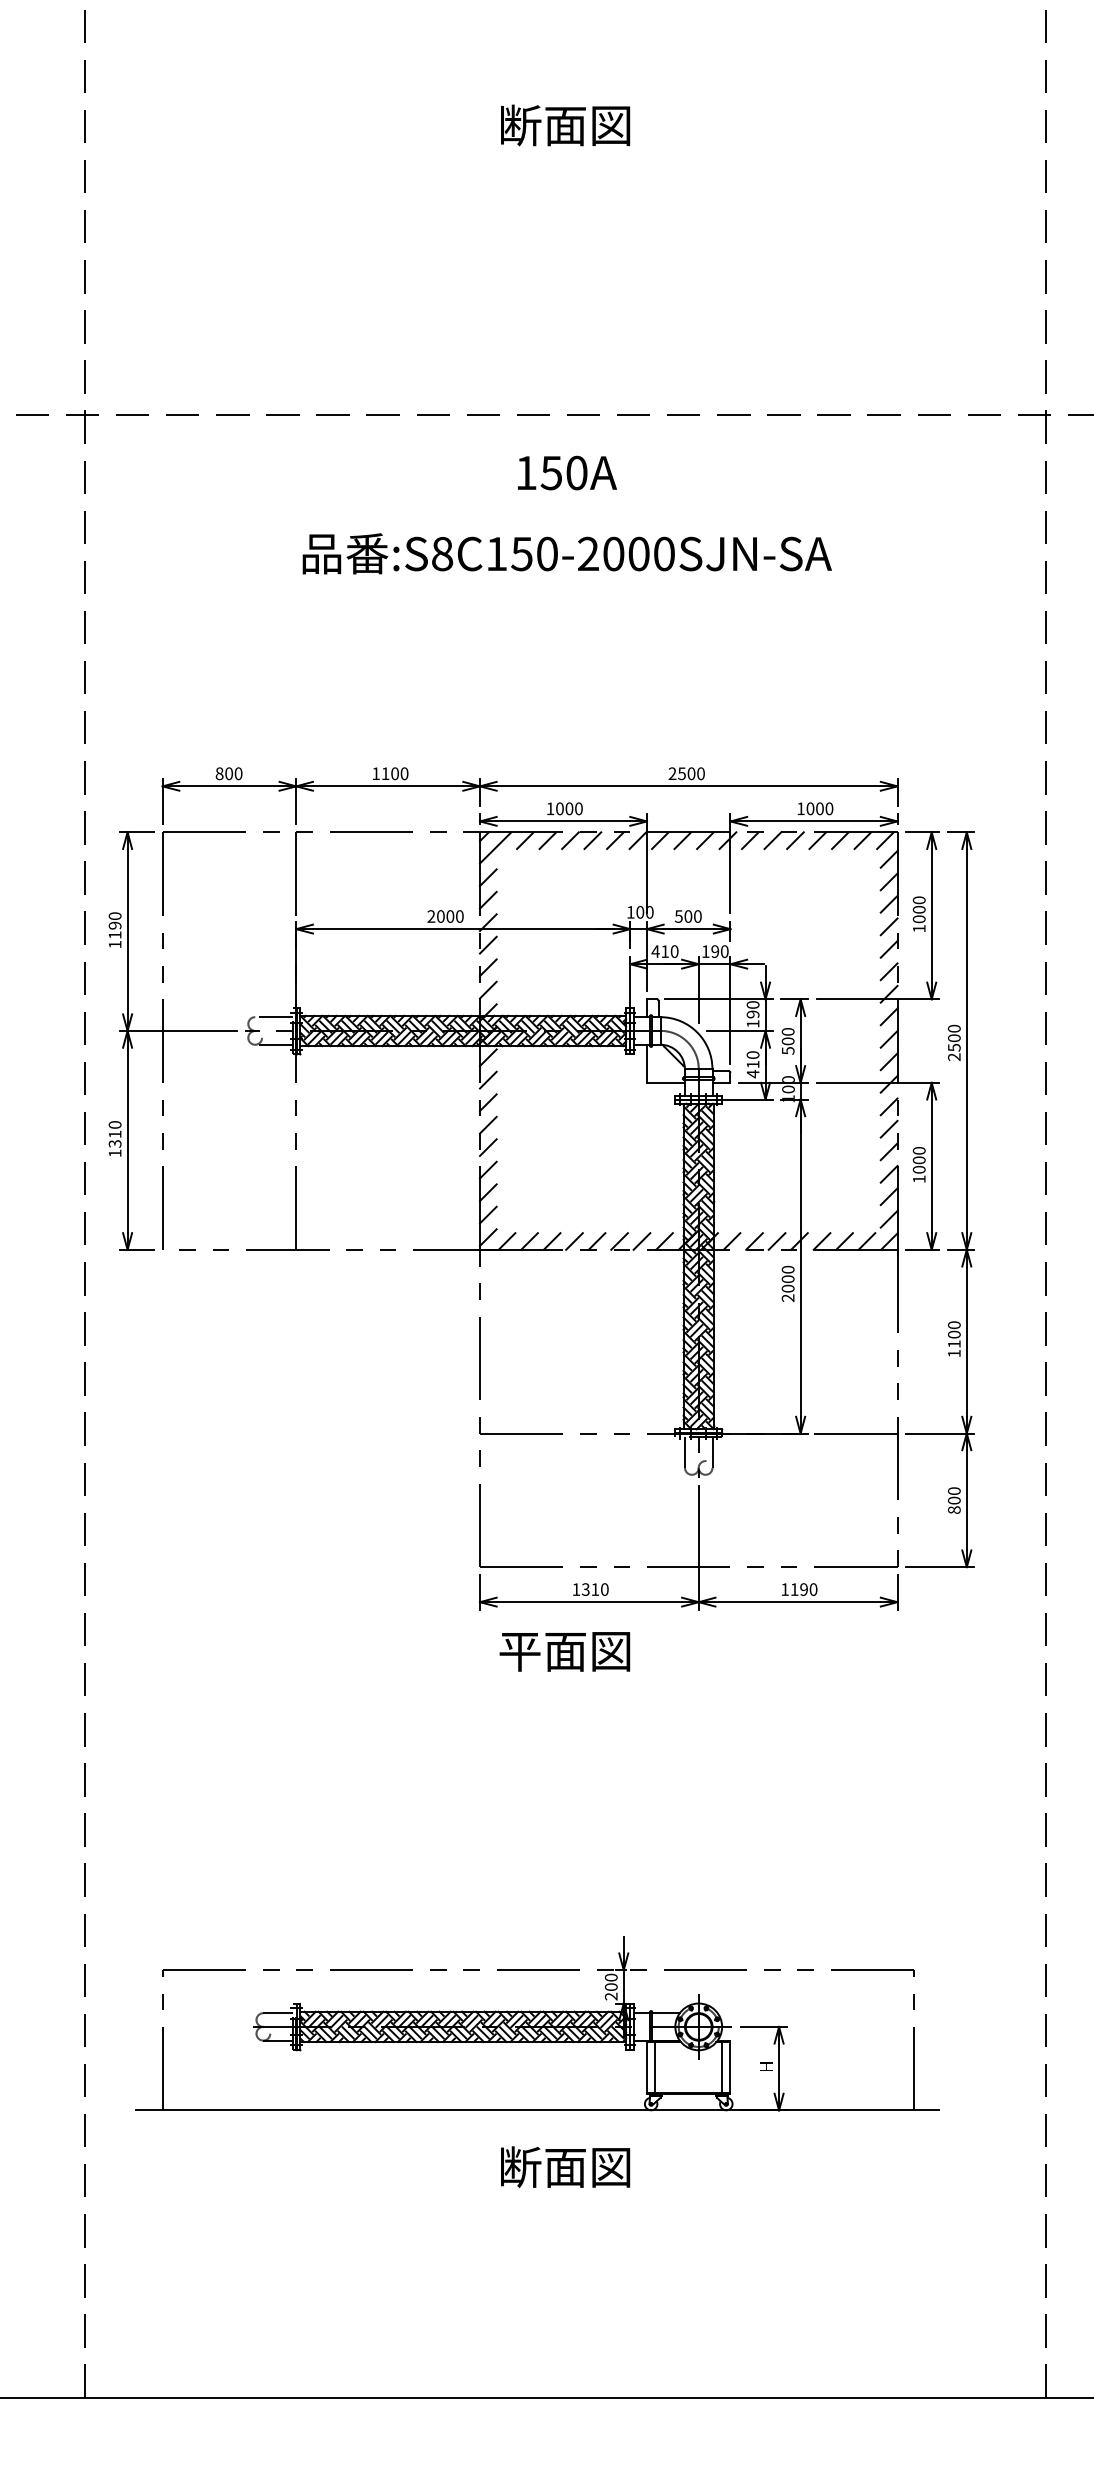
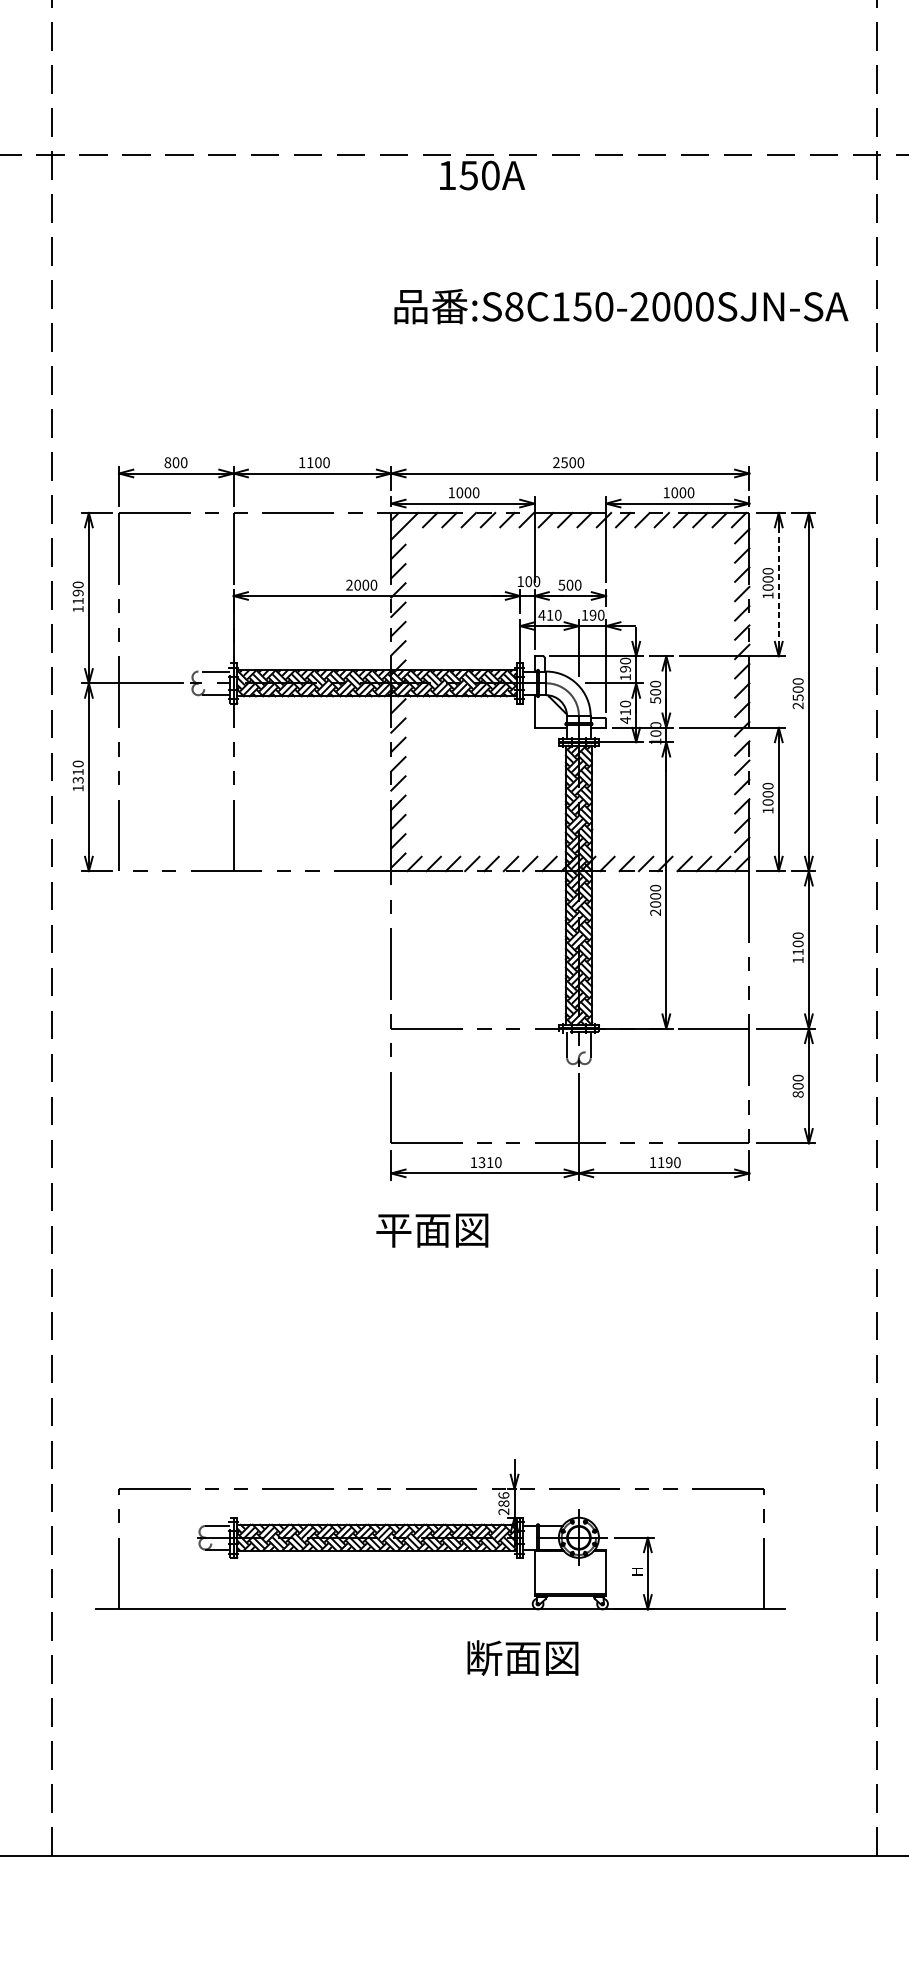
text: (567, 472) -> (482, 175), moved
text: (566, 553) -> (620, 306), moved
line: (931, 915) -> (778, 584), solid -> dashed
text: (564, 1651) -> (431, 1230), moved
text: (610, 1981) -> (503, 1498), 200 -> 286
line: (655, 2067) -> (541, 1572), removed
line: (722, 2067) -> (599, 1572), removed
text: (565, 2166) -> (522, 1657), moved

